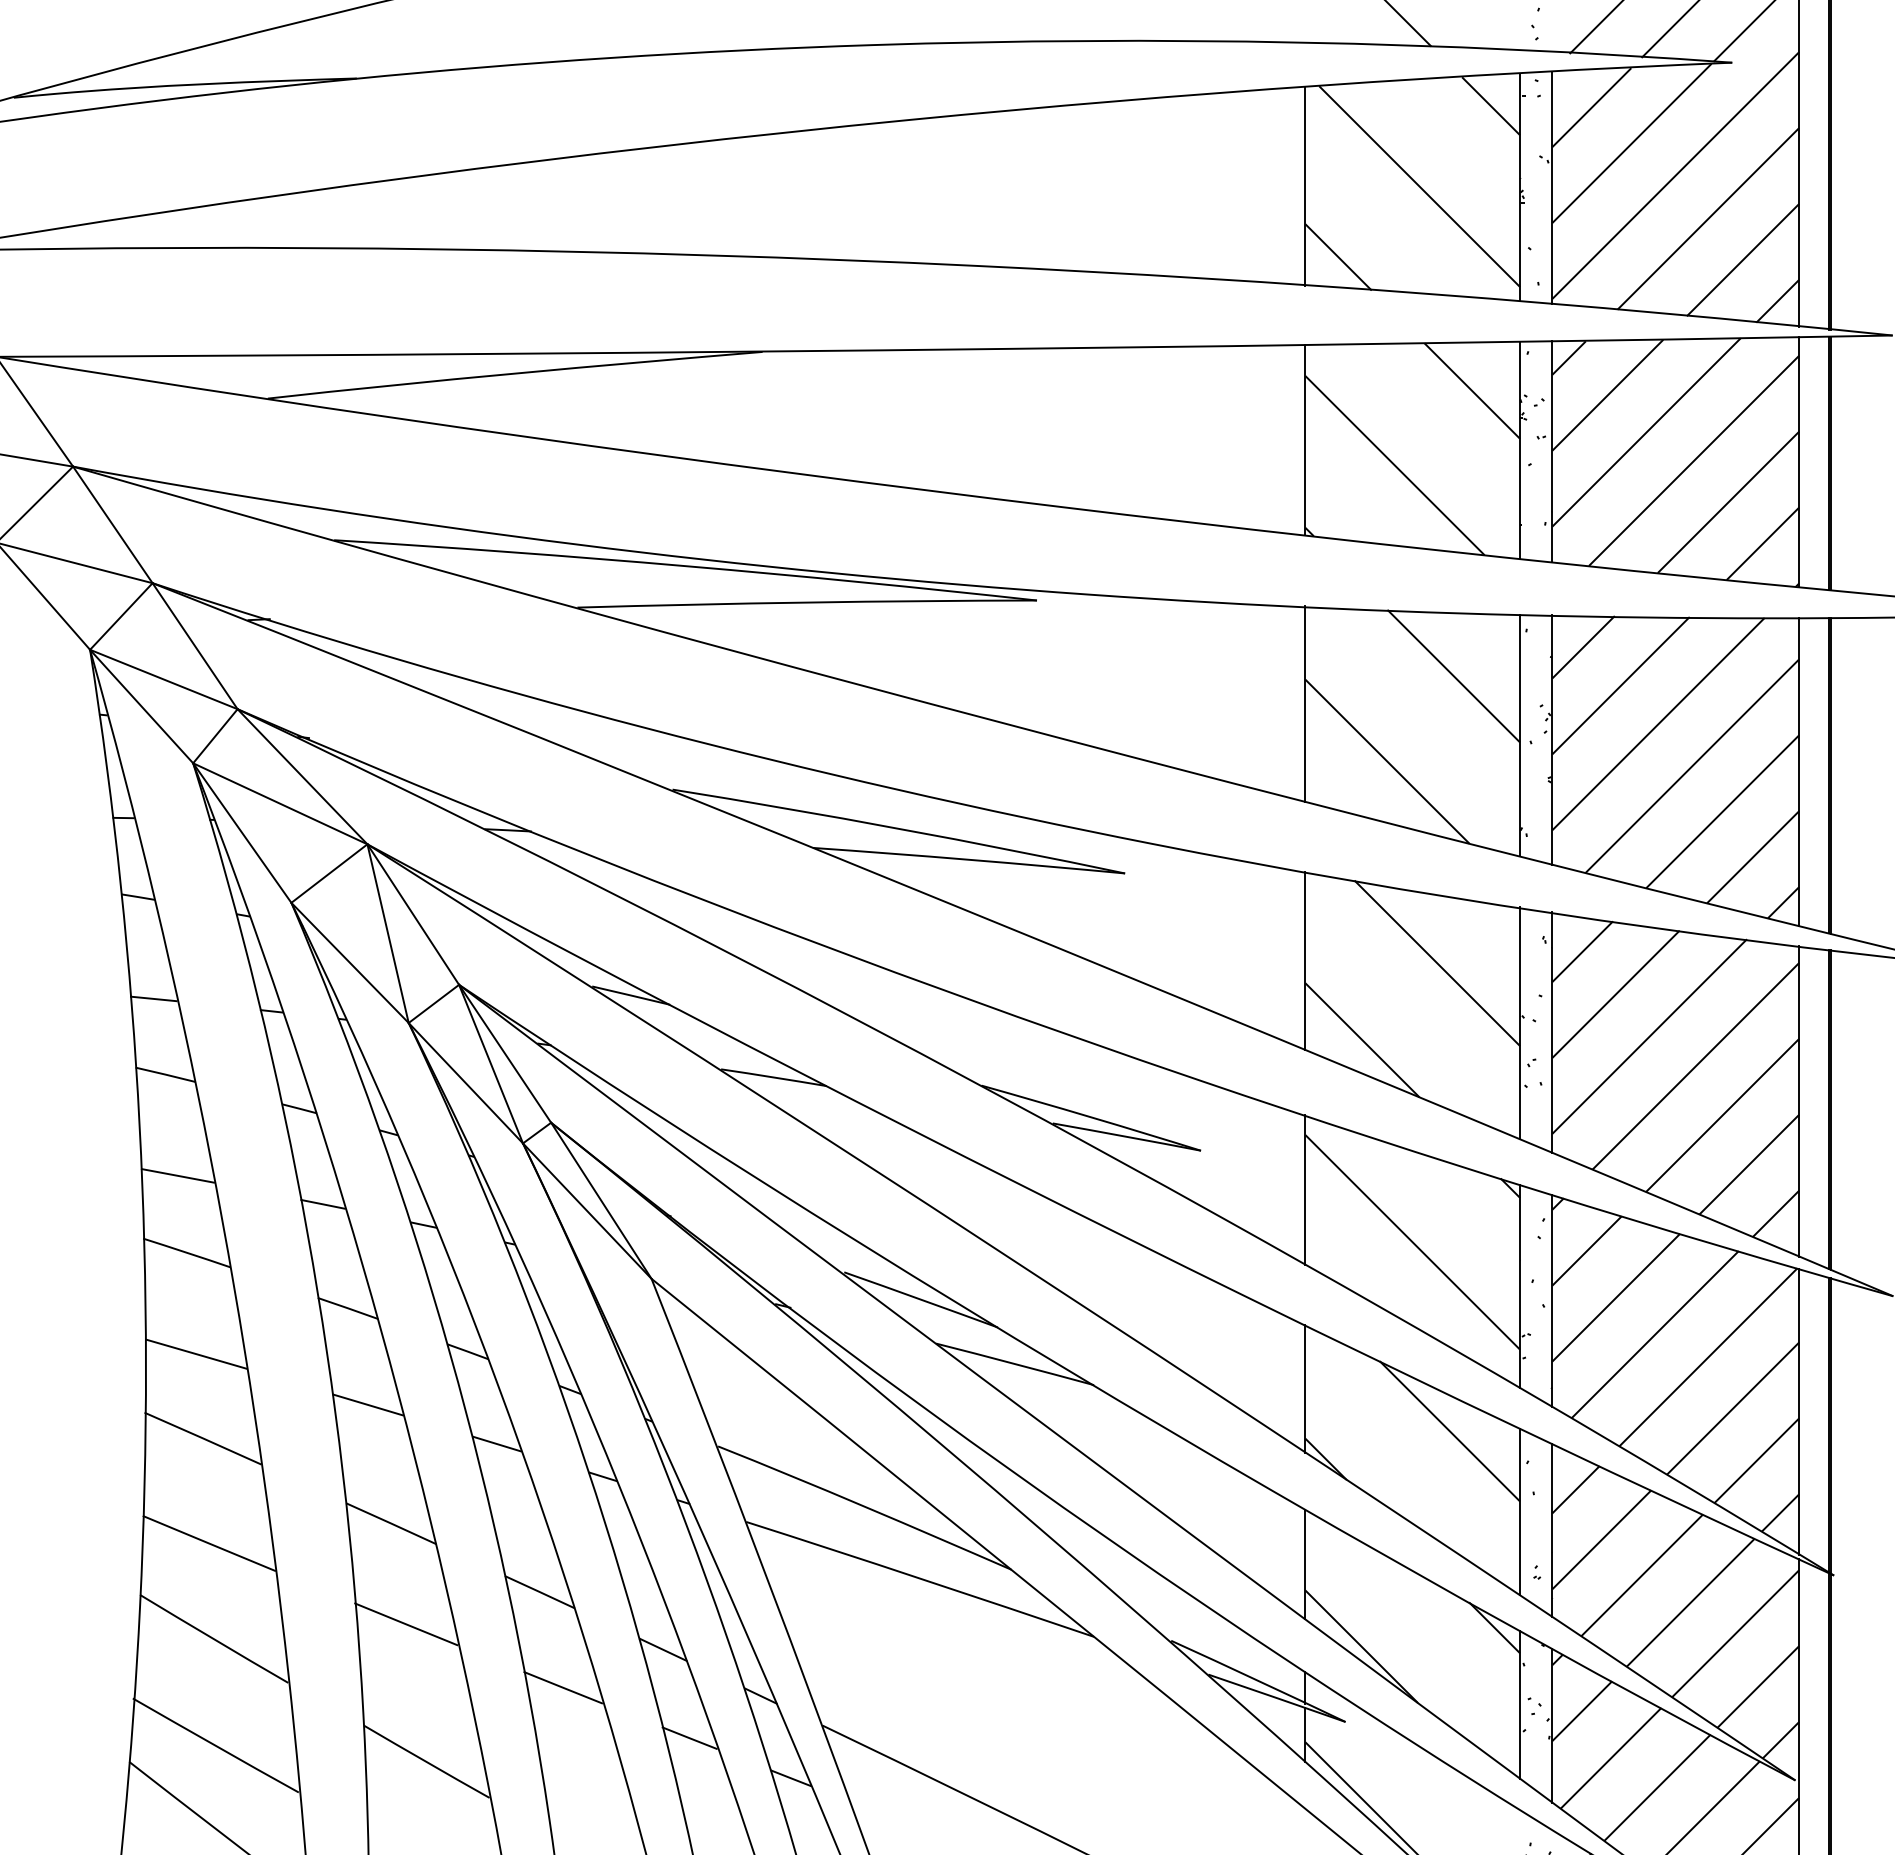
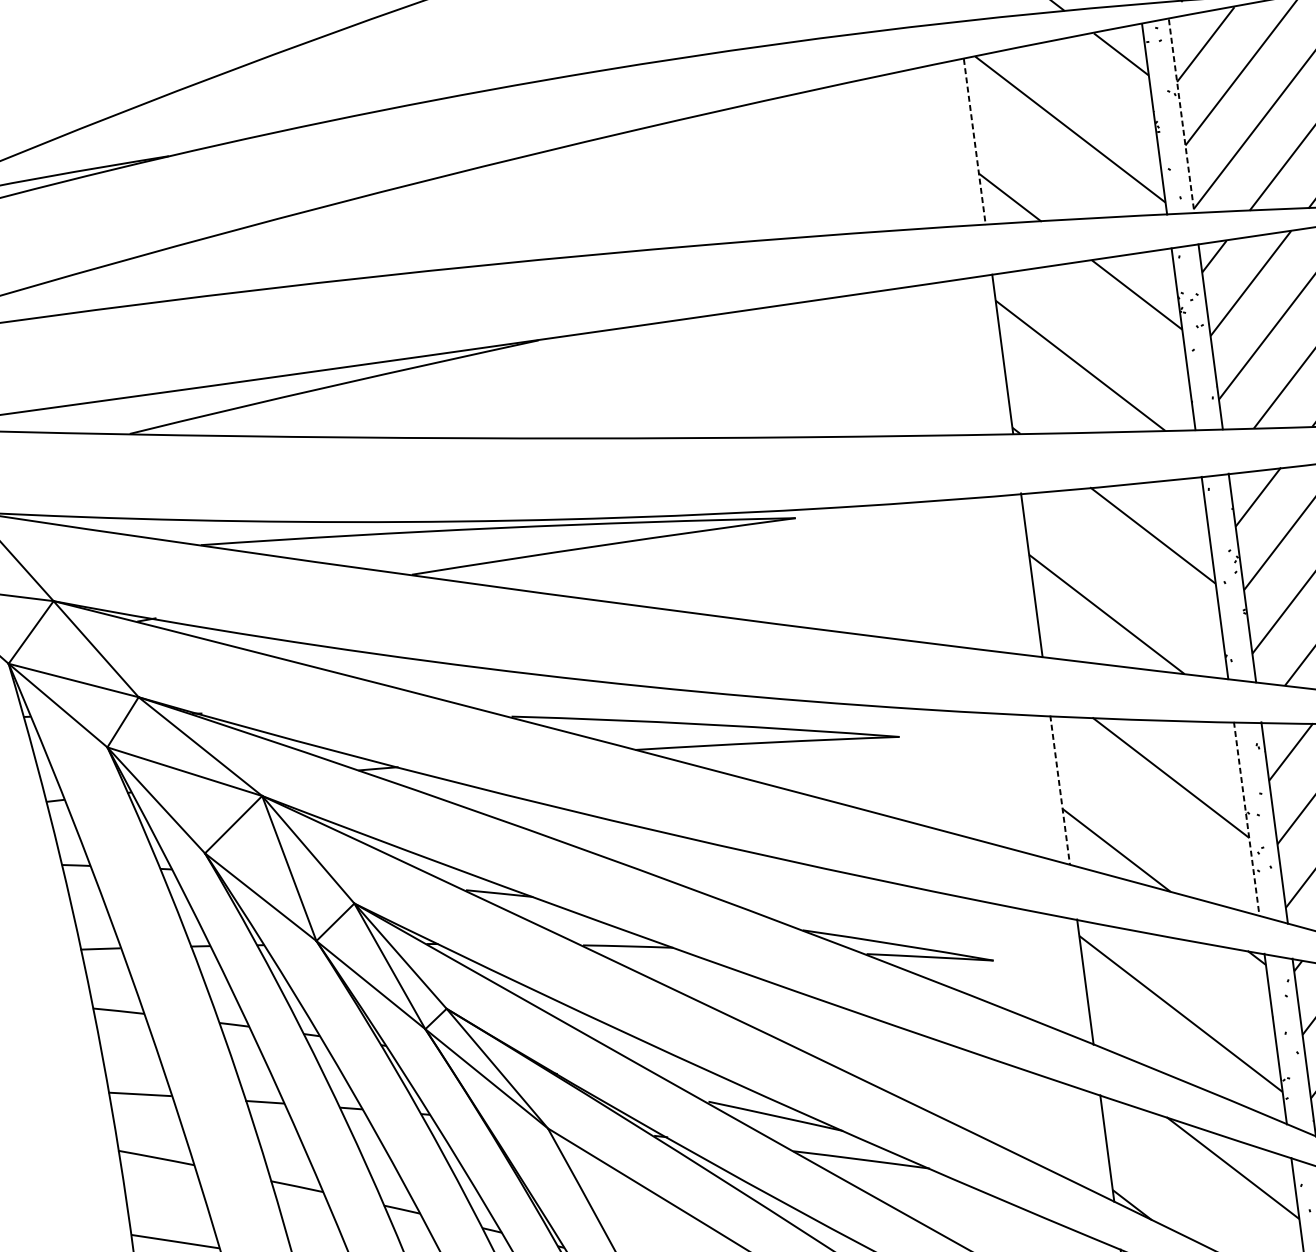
line: (1305, 186) -> (974, 142), solid -> dashed
line: (1552, 188) -> (1181, 116), solid -> dashed
line: (1305, 961) -> (1060, 790), solid -> dashed
line: (1520, 1023) -> (1247, 818), solid -> dashed

